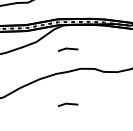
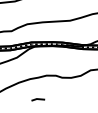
line: (68, 49) -> (38, 62), removed

